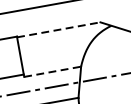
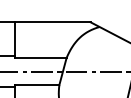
line: (58, 30) -> (52, 22), dashed -> solid
line: (52, 72) -> (40, 58), dashed -> solid

